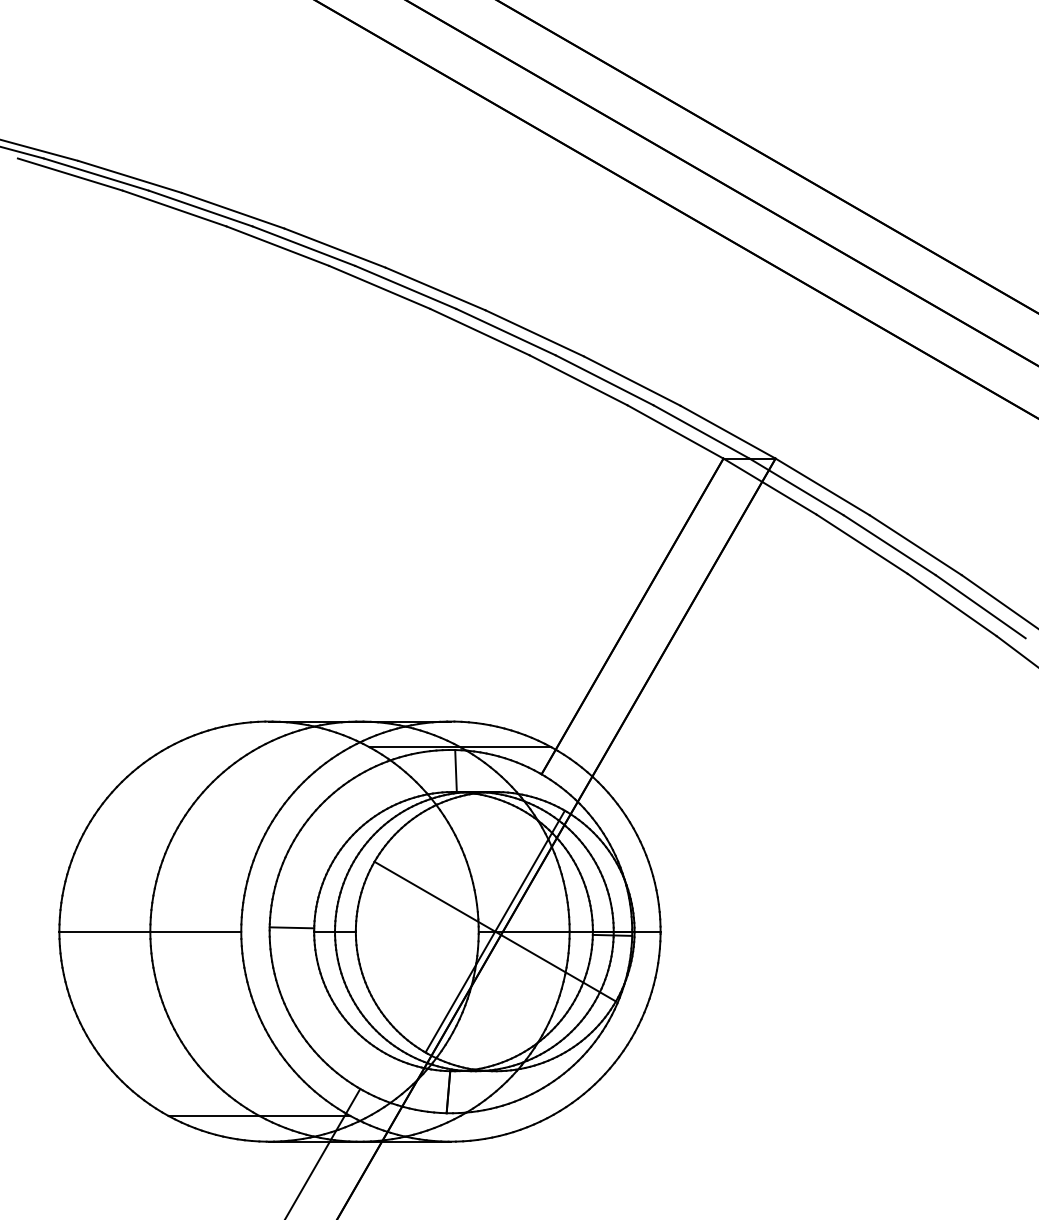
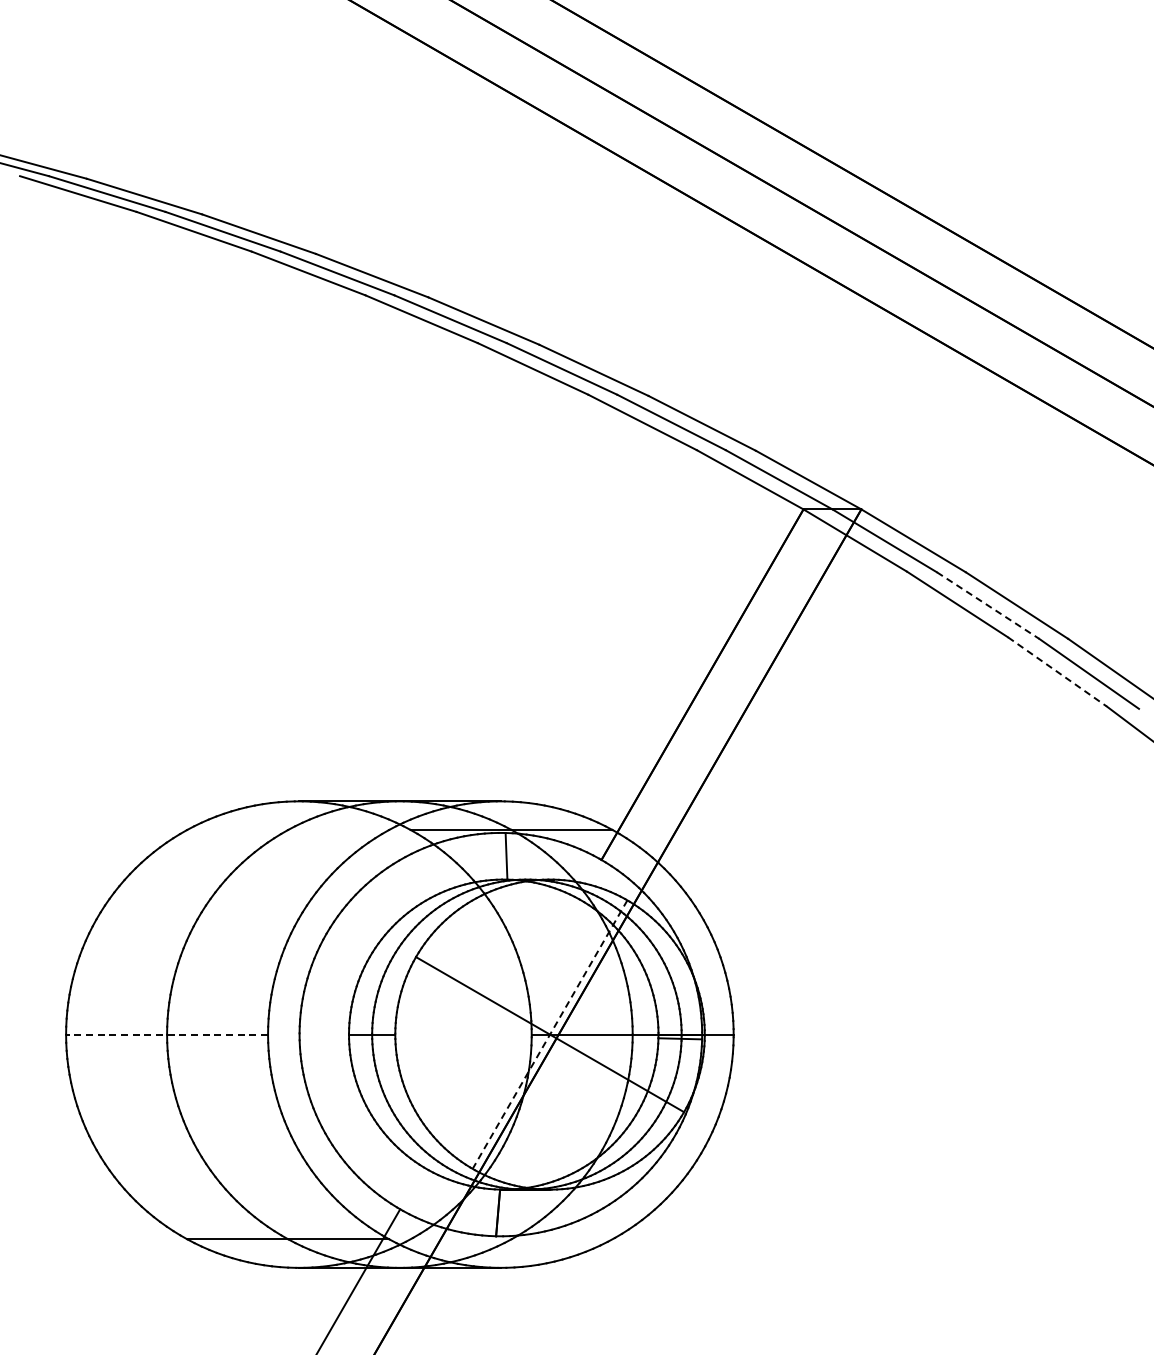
line: (890, 545) -> (988, 605), solid -> dashed
line: (952, 605) -> (1057, 672), solid -> dashed
line: (292, 927) -> (324, 1029), removed
line: (150, 931) -> (167, 1034), solid -> dashed
line: (495, 931) -> (550, 1034), solid -> dashed

